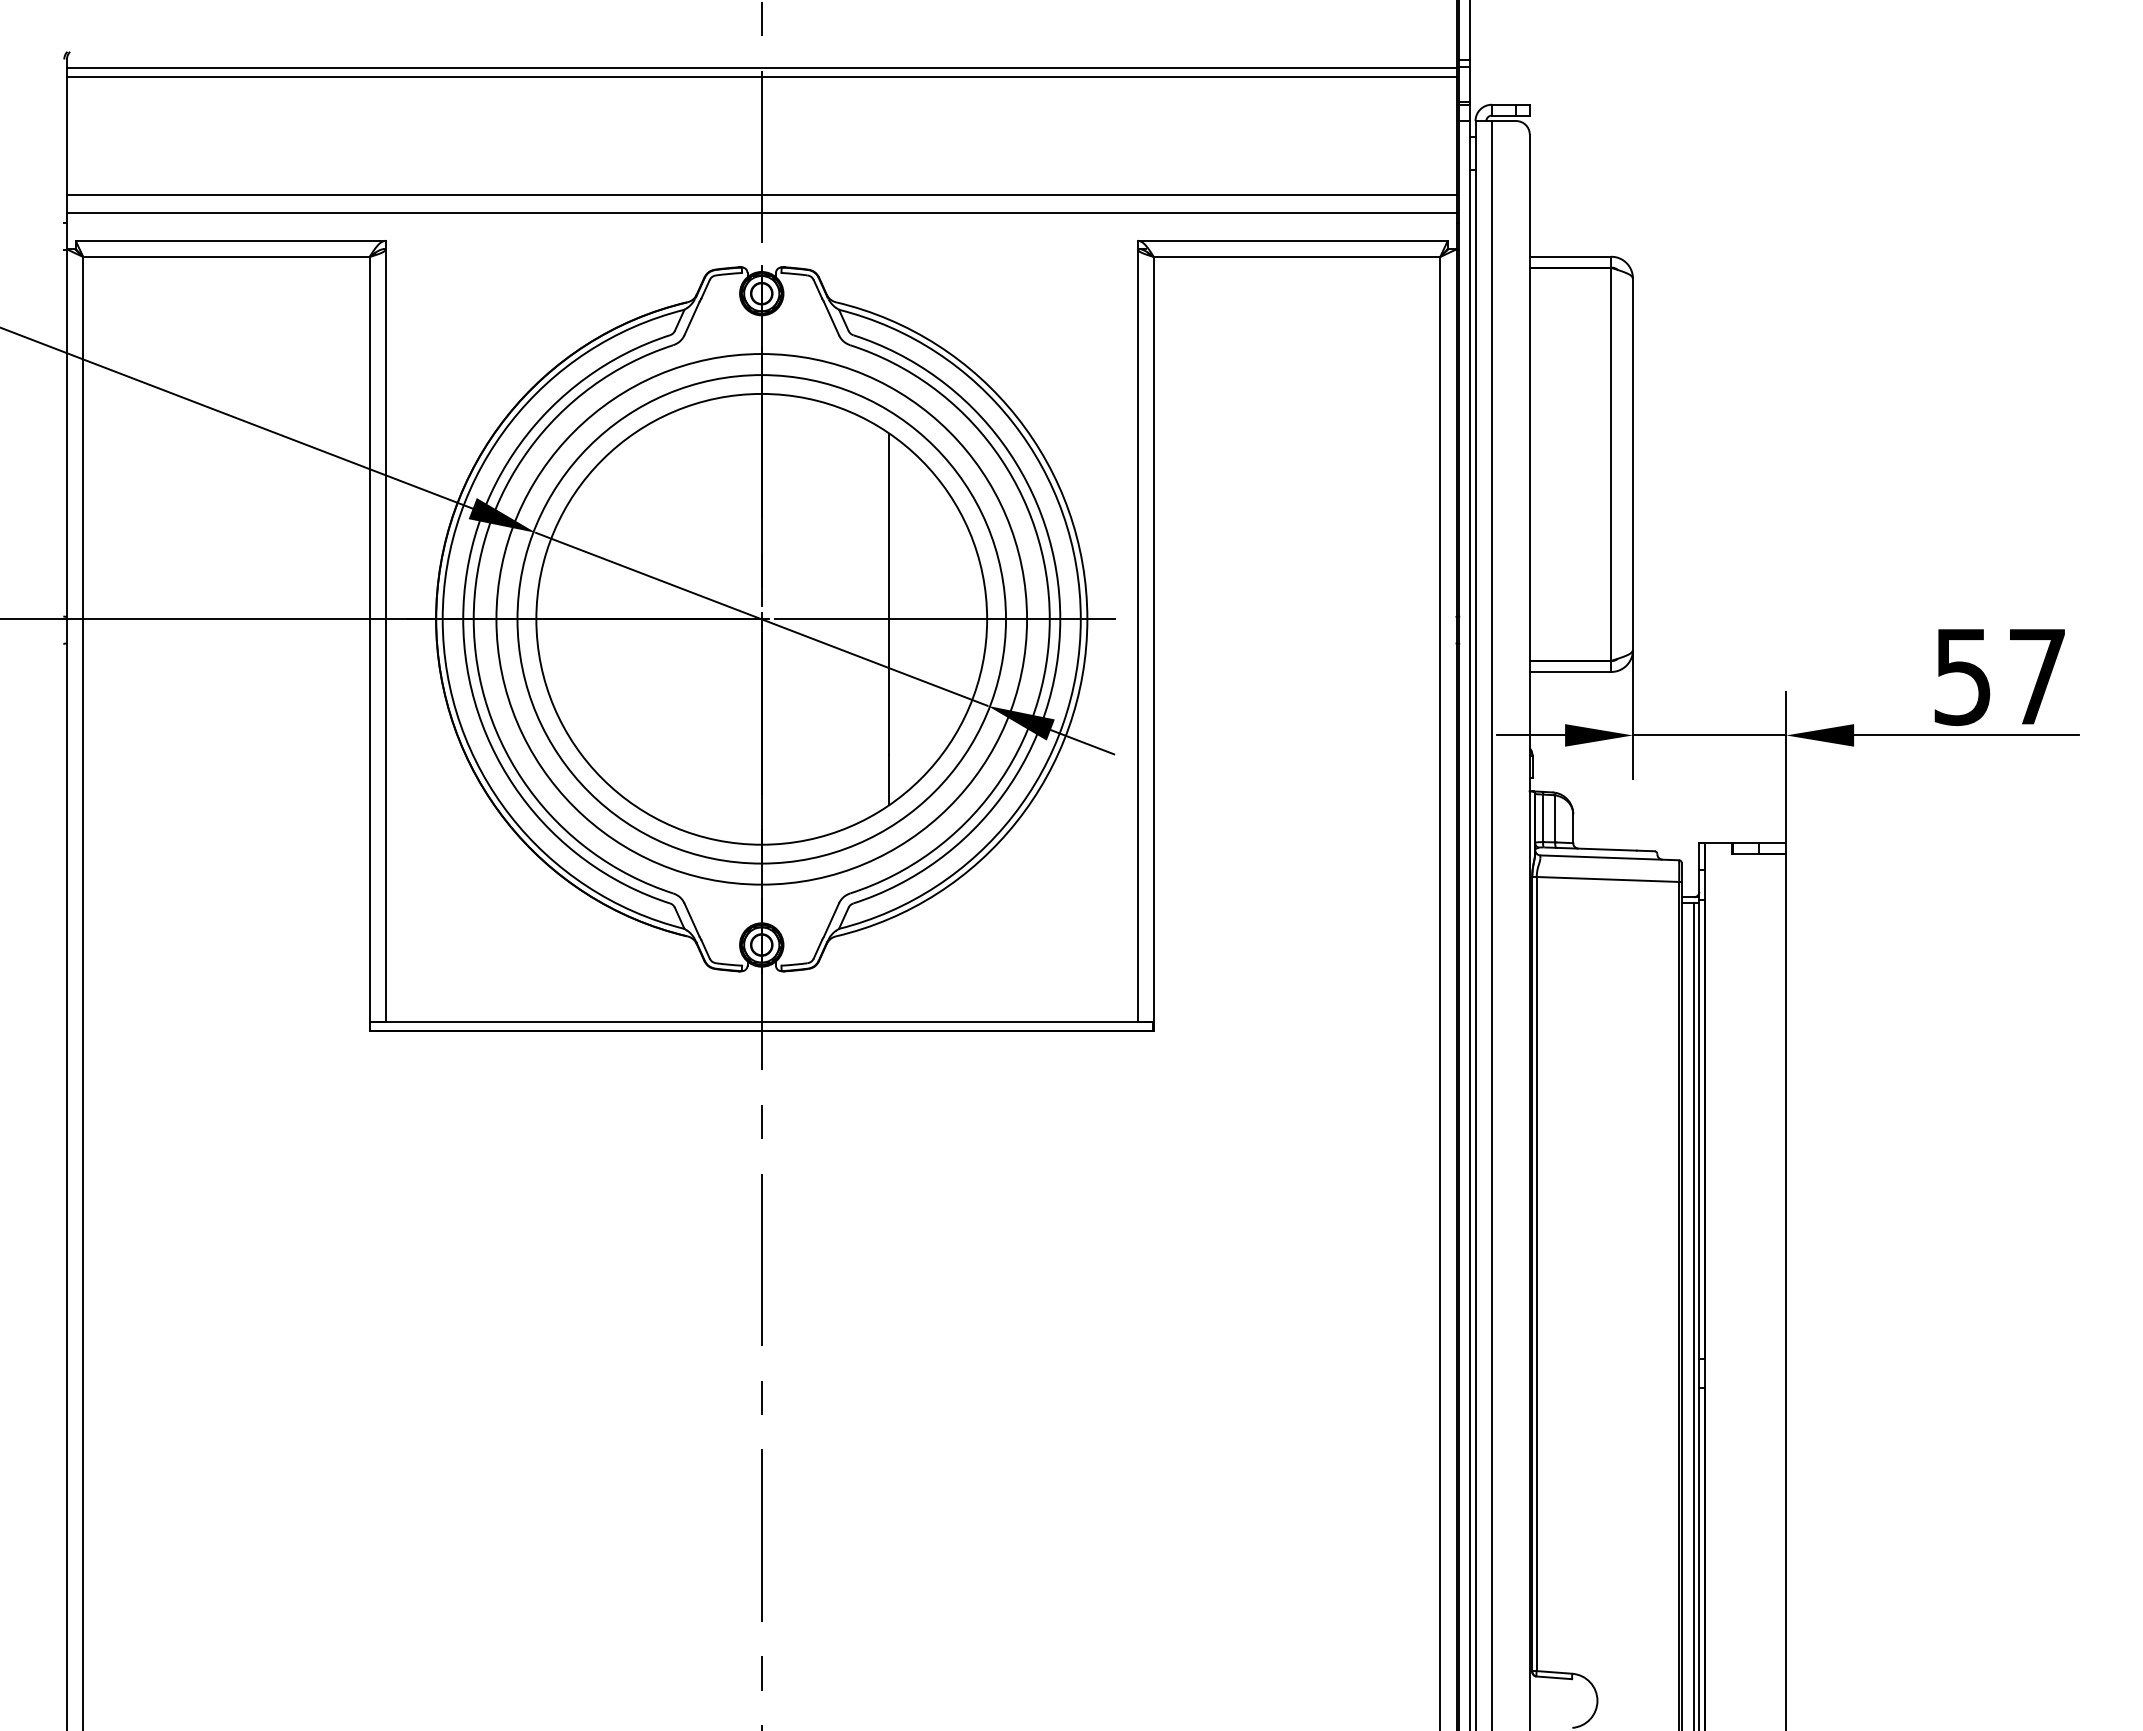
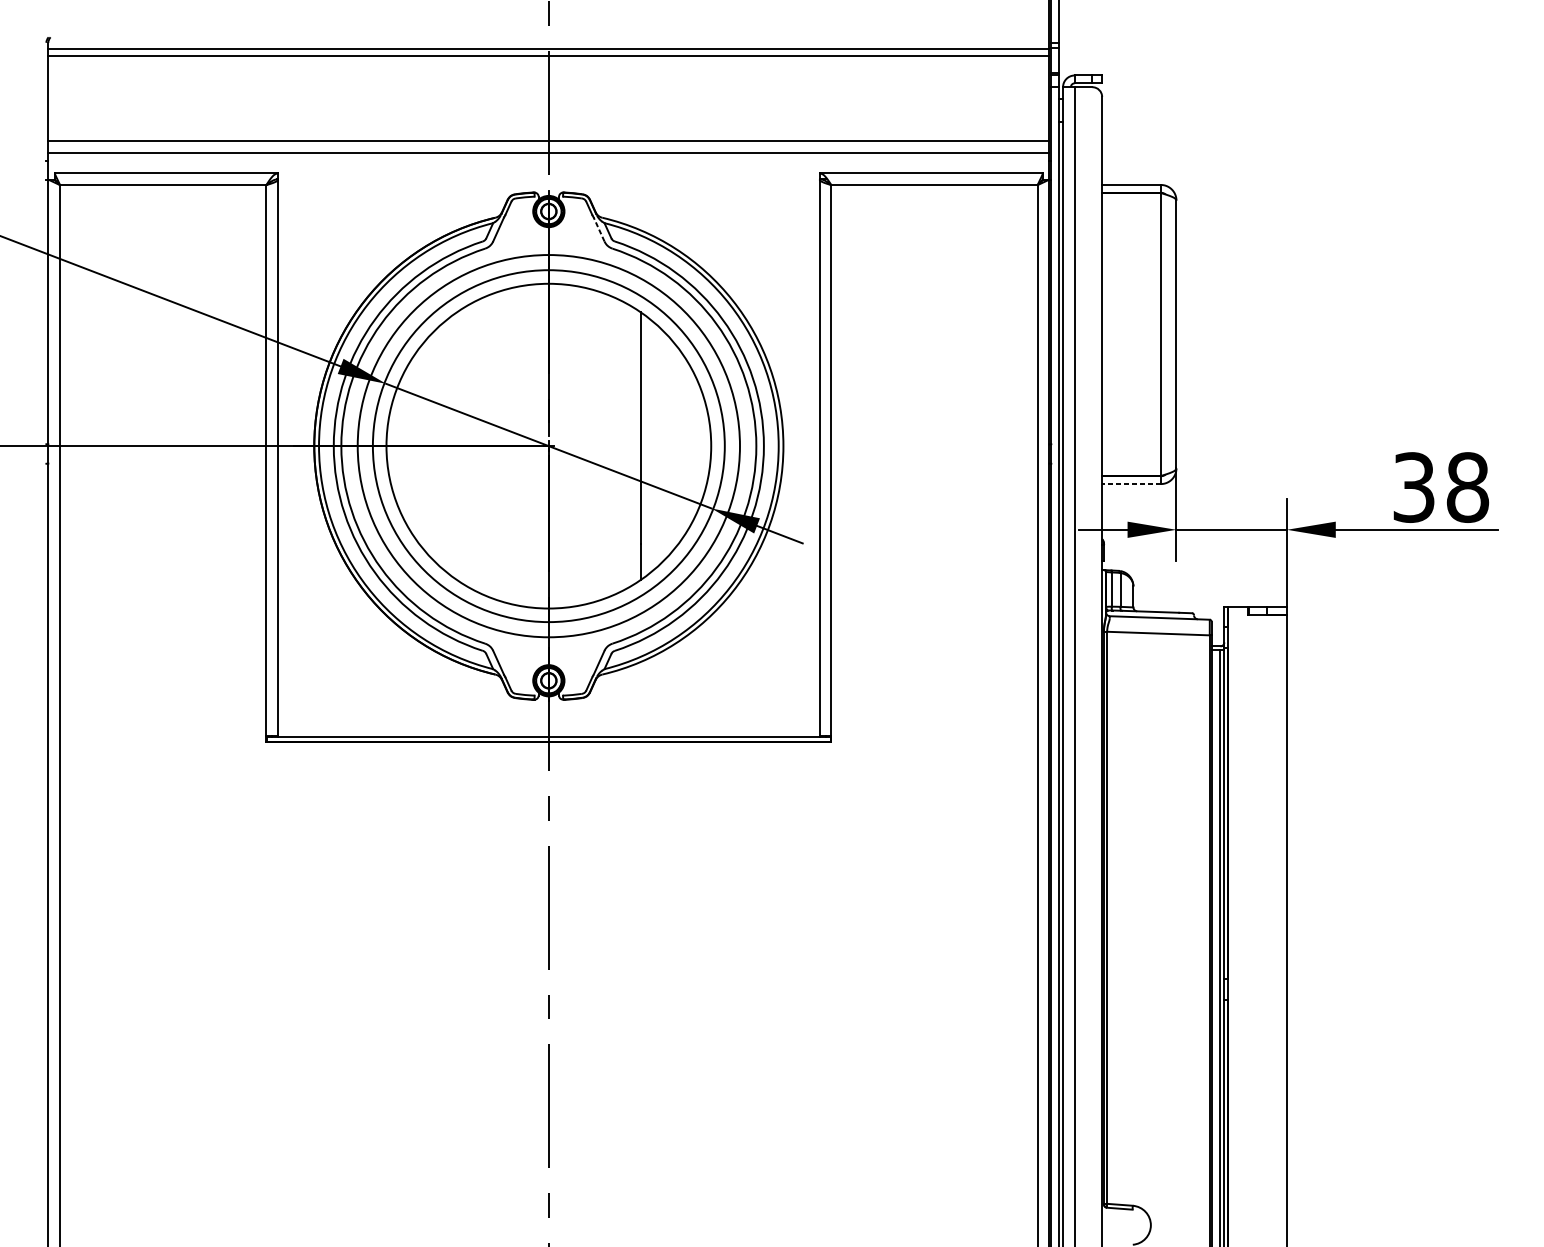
line: (831, 317) -> (599, 228), solid -> dashed
line: (945, 619) -> (681, 446), removed
line: (1570, 671) -> (1131, 483), solid -> dashed
text: (2000, 676) -> (1441, 487), 57 -> 38

